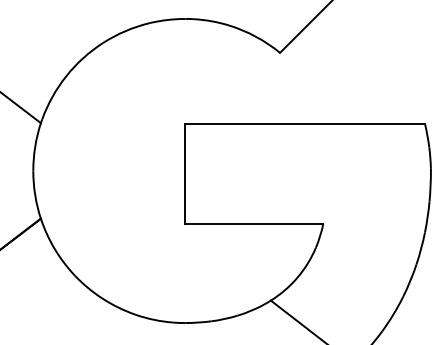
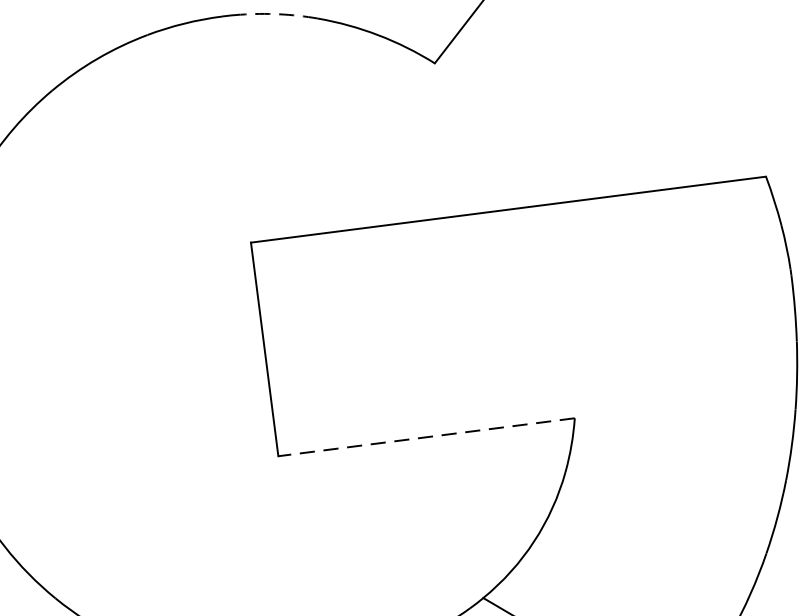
arc: (211, 21) -> (278, 14), solid -> dashed
line: (254, 223) -> (426, 436), solid -> dashed

